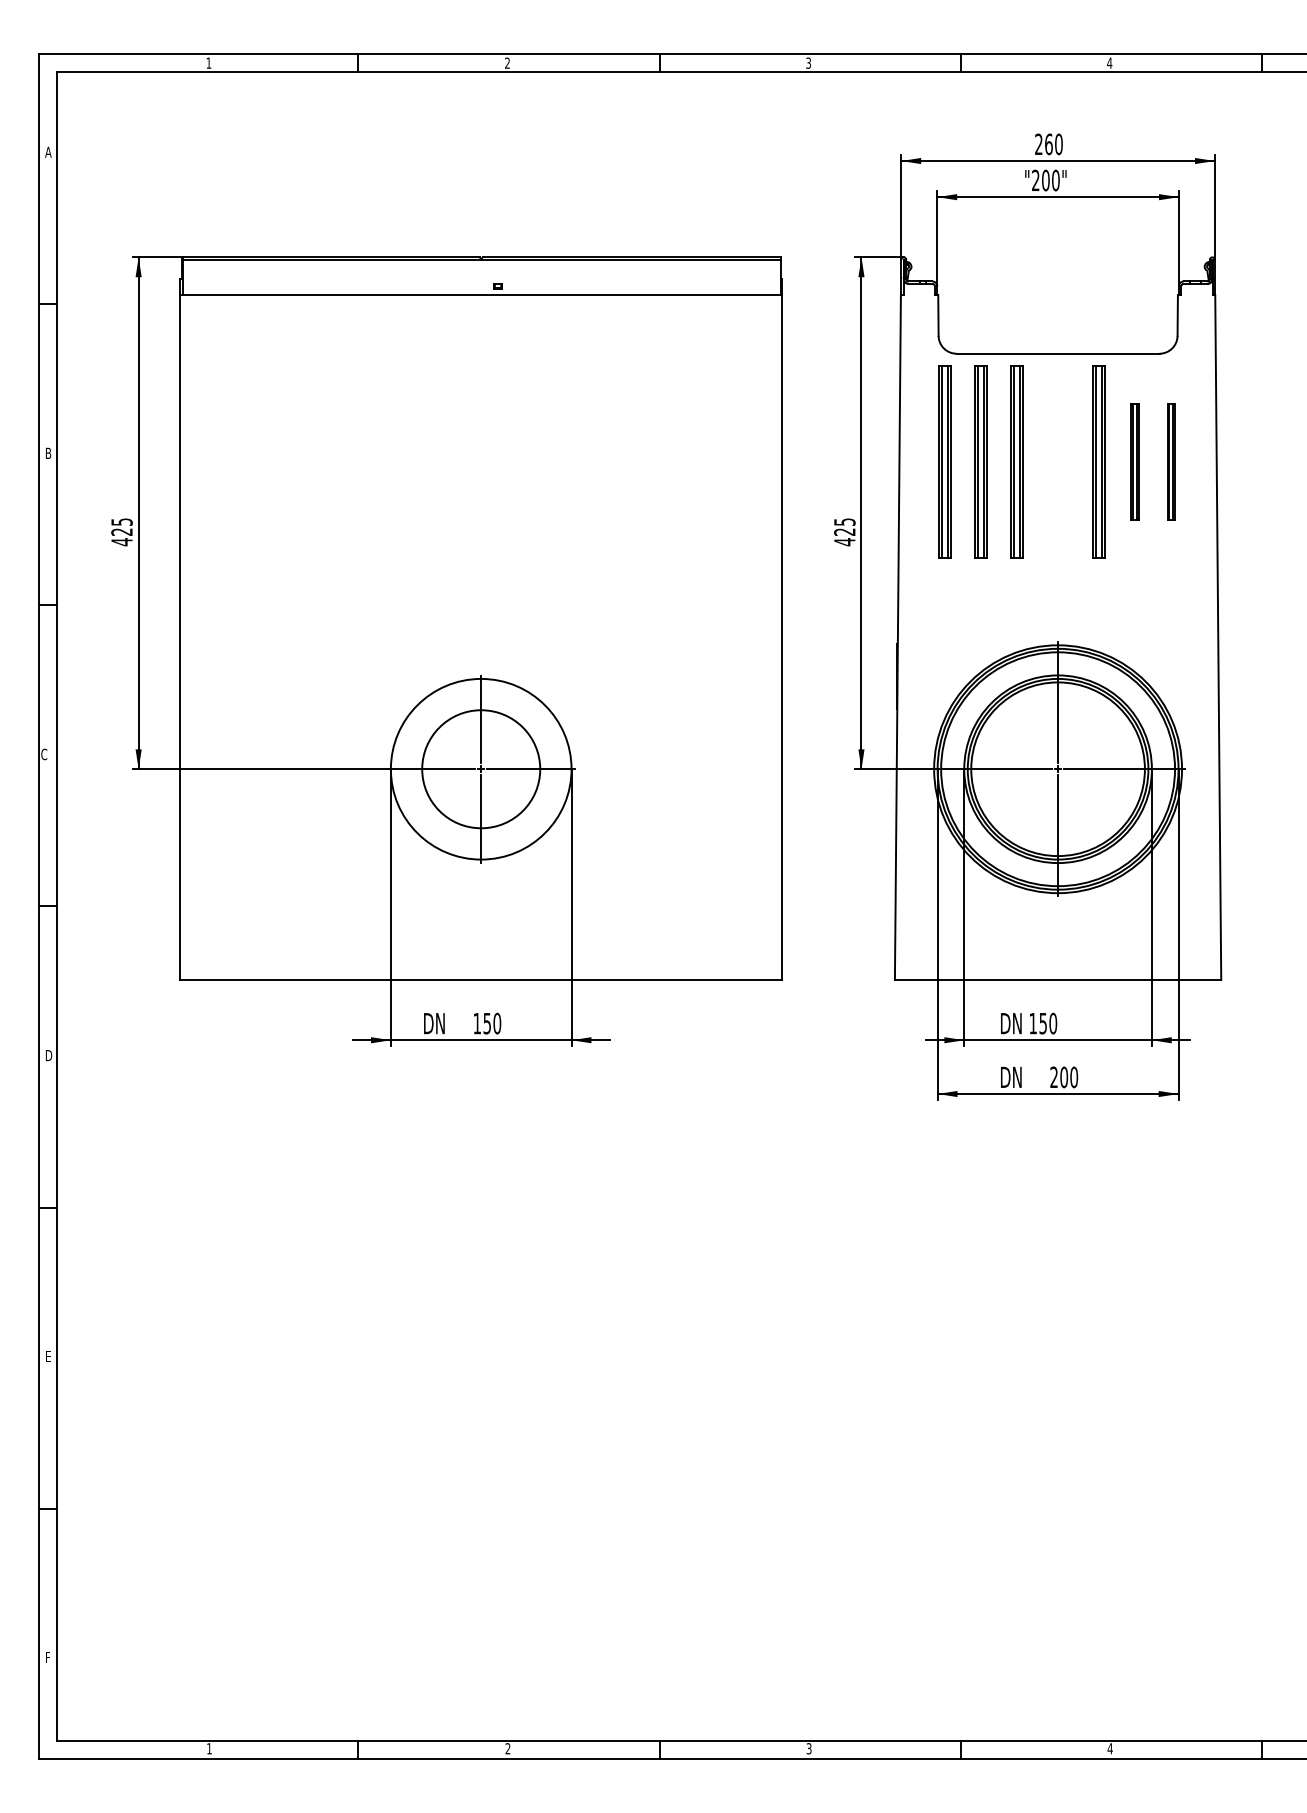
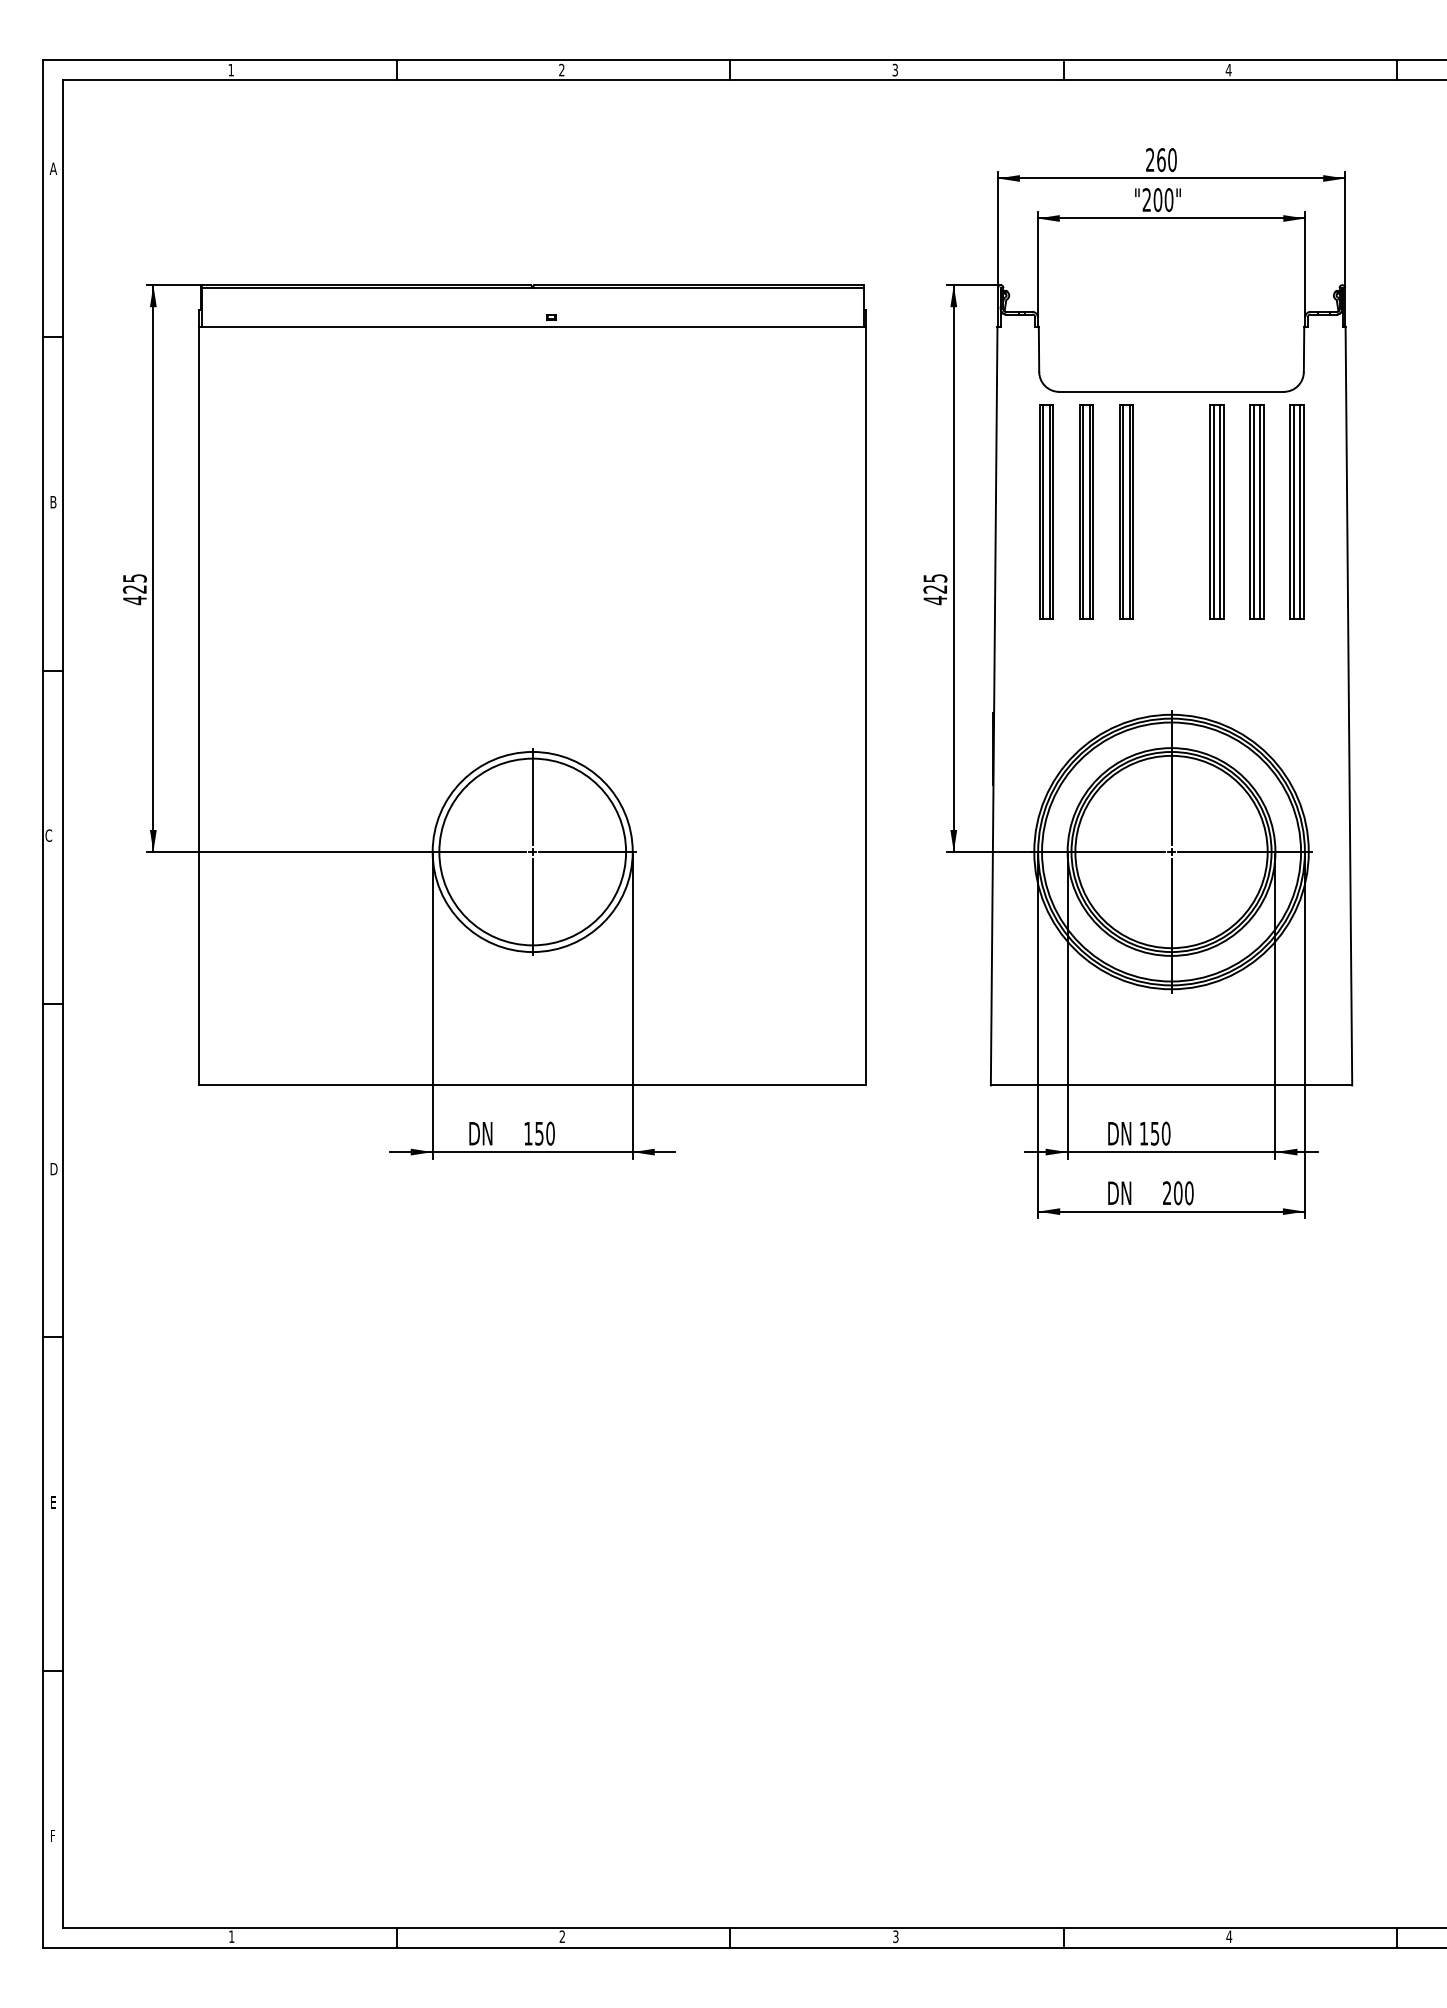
part: (1134, 461) -> (1256, 511), size x1.67
part: (1170, 461) -> (1296, 511), size x1.67
circle: (480, 768) -> (531, 851), size x1.43

